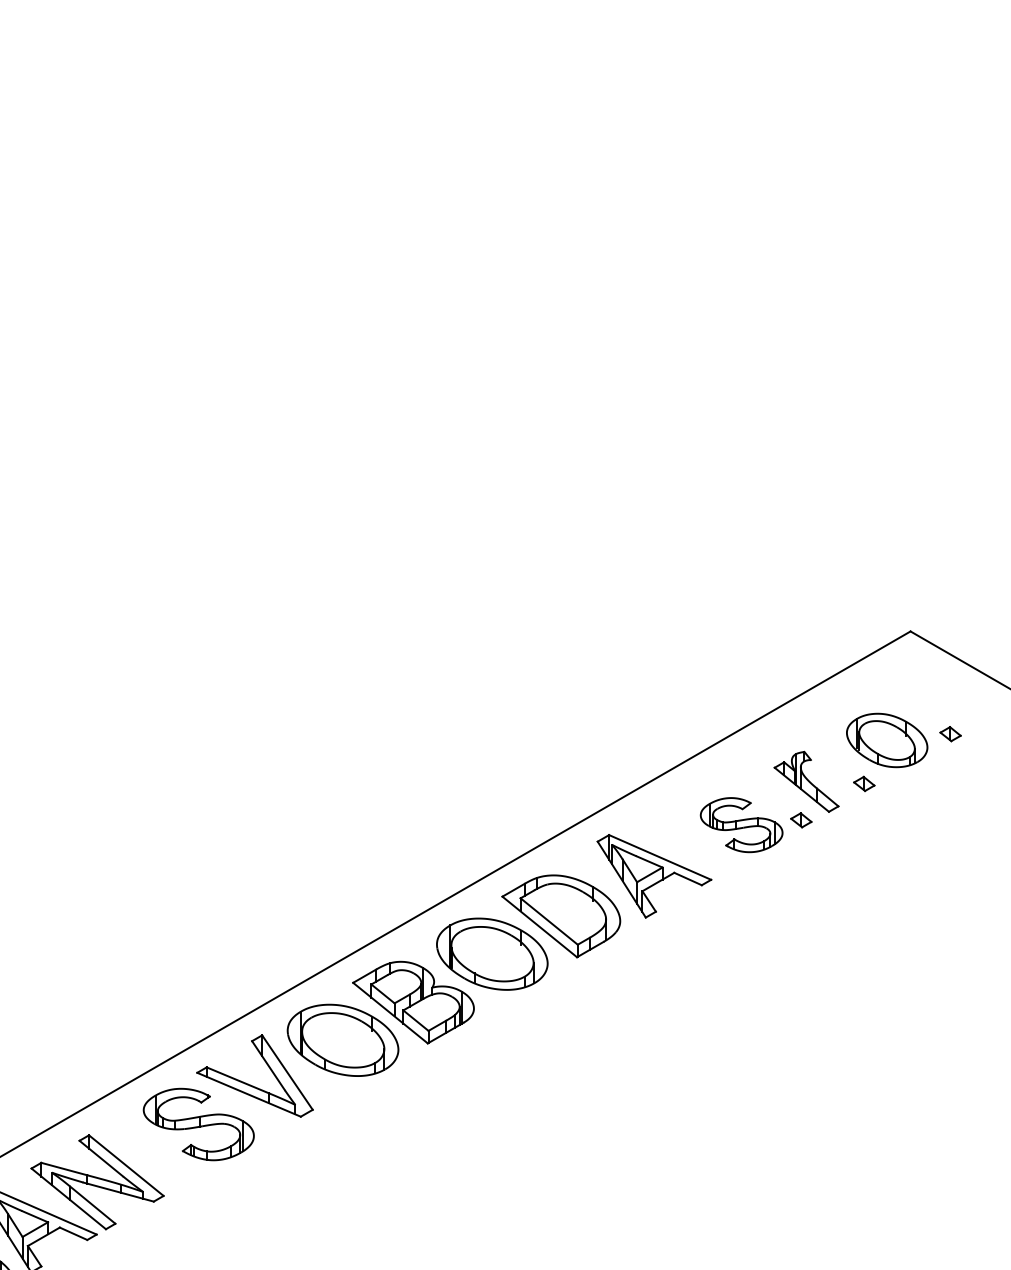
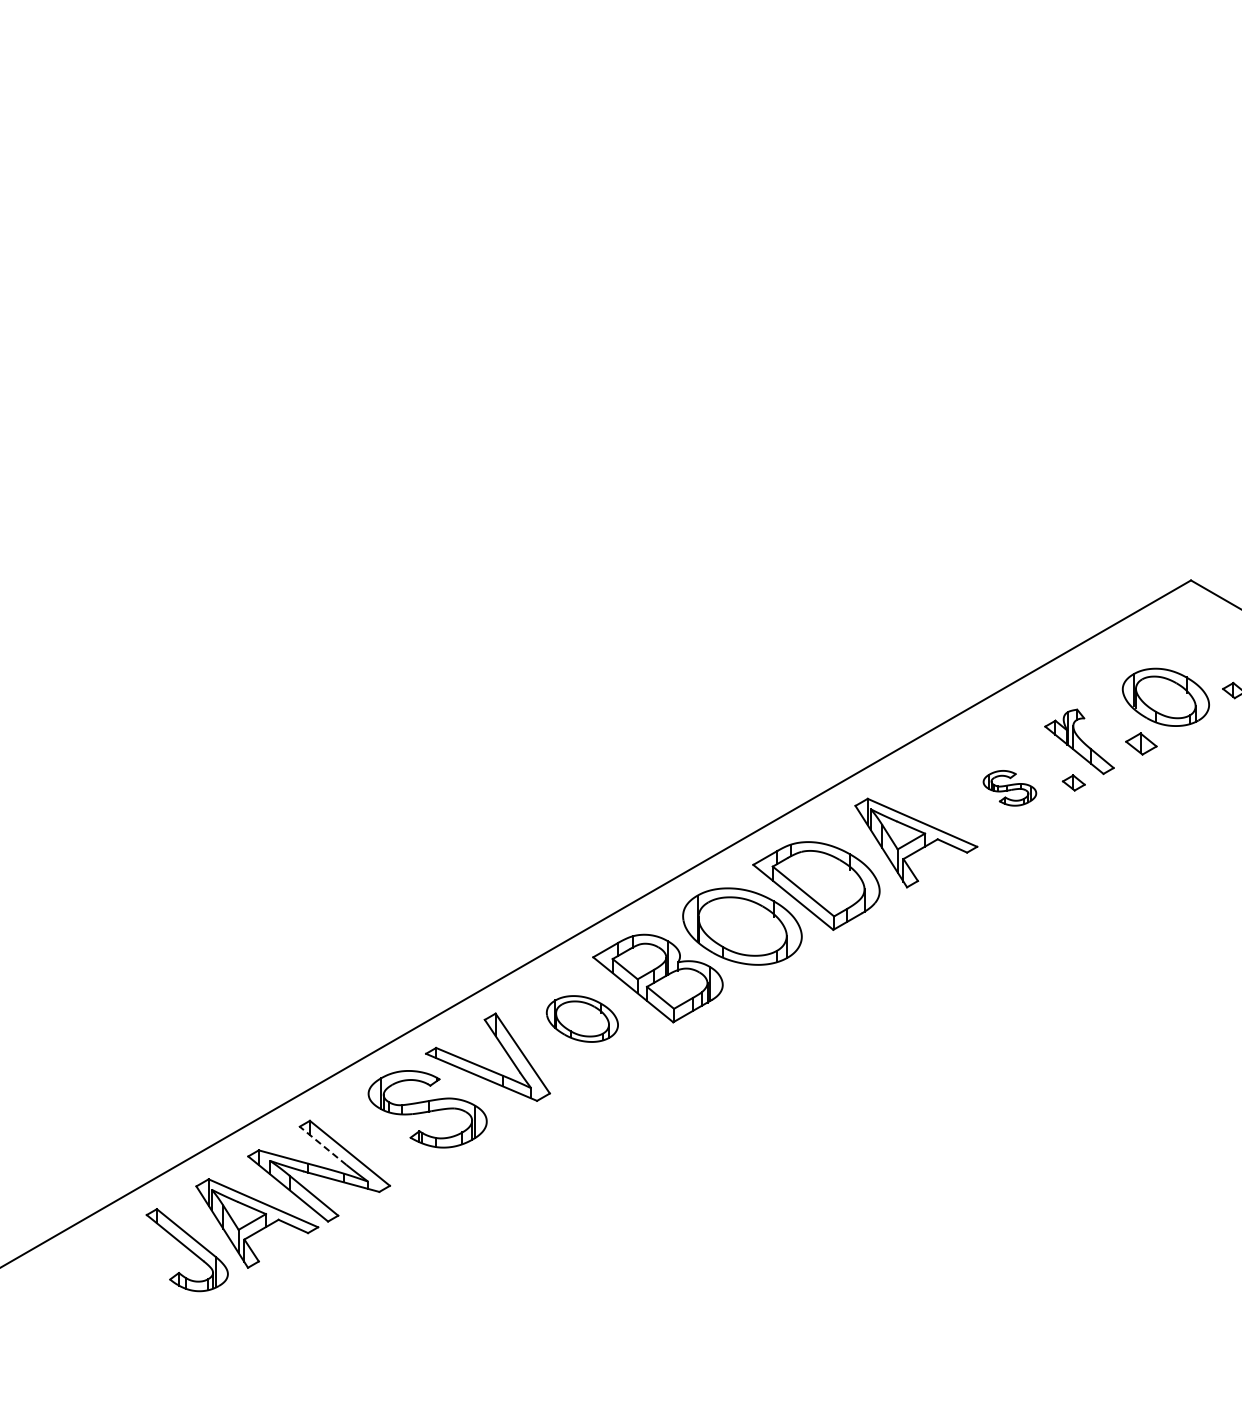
part: (864, 783) -> (1141, 743), size x1.4
part: (741, 825) -> (1009, 788), size x0.6
part: (343, 1039) -> (582, 1018), size x0.6
line: (100, 1158) -> (322, 1145), solid -> dashed

